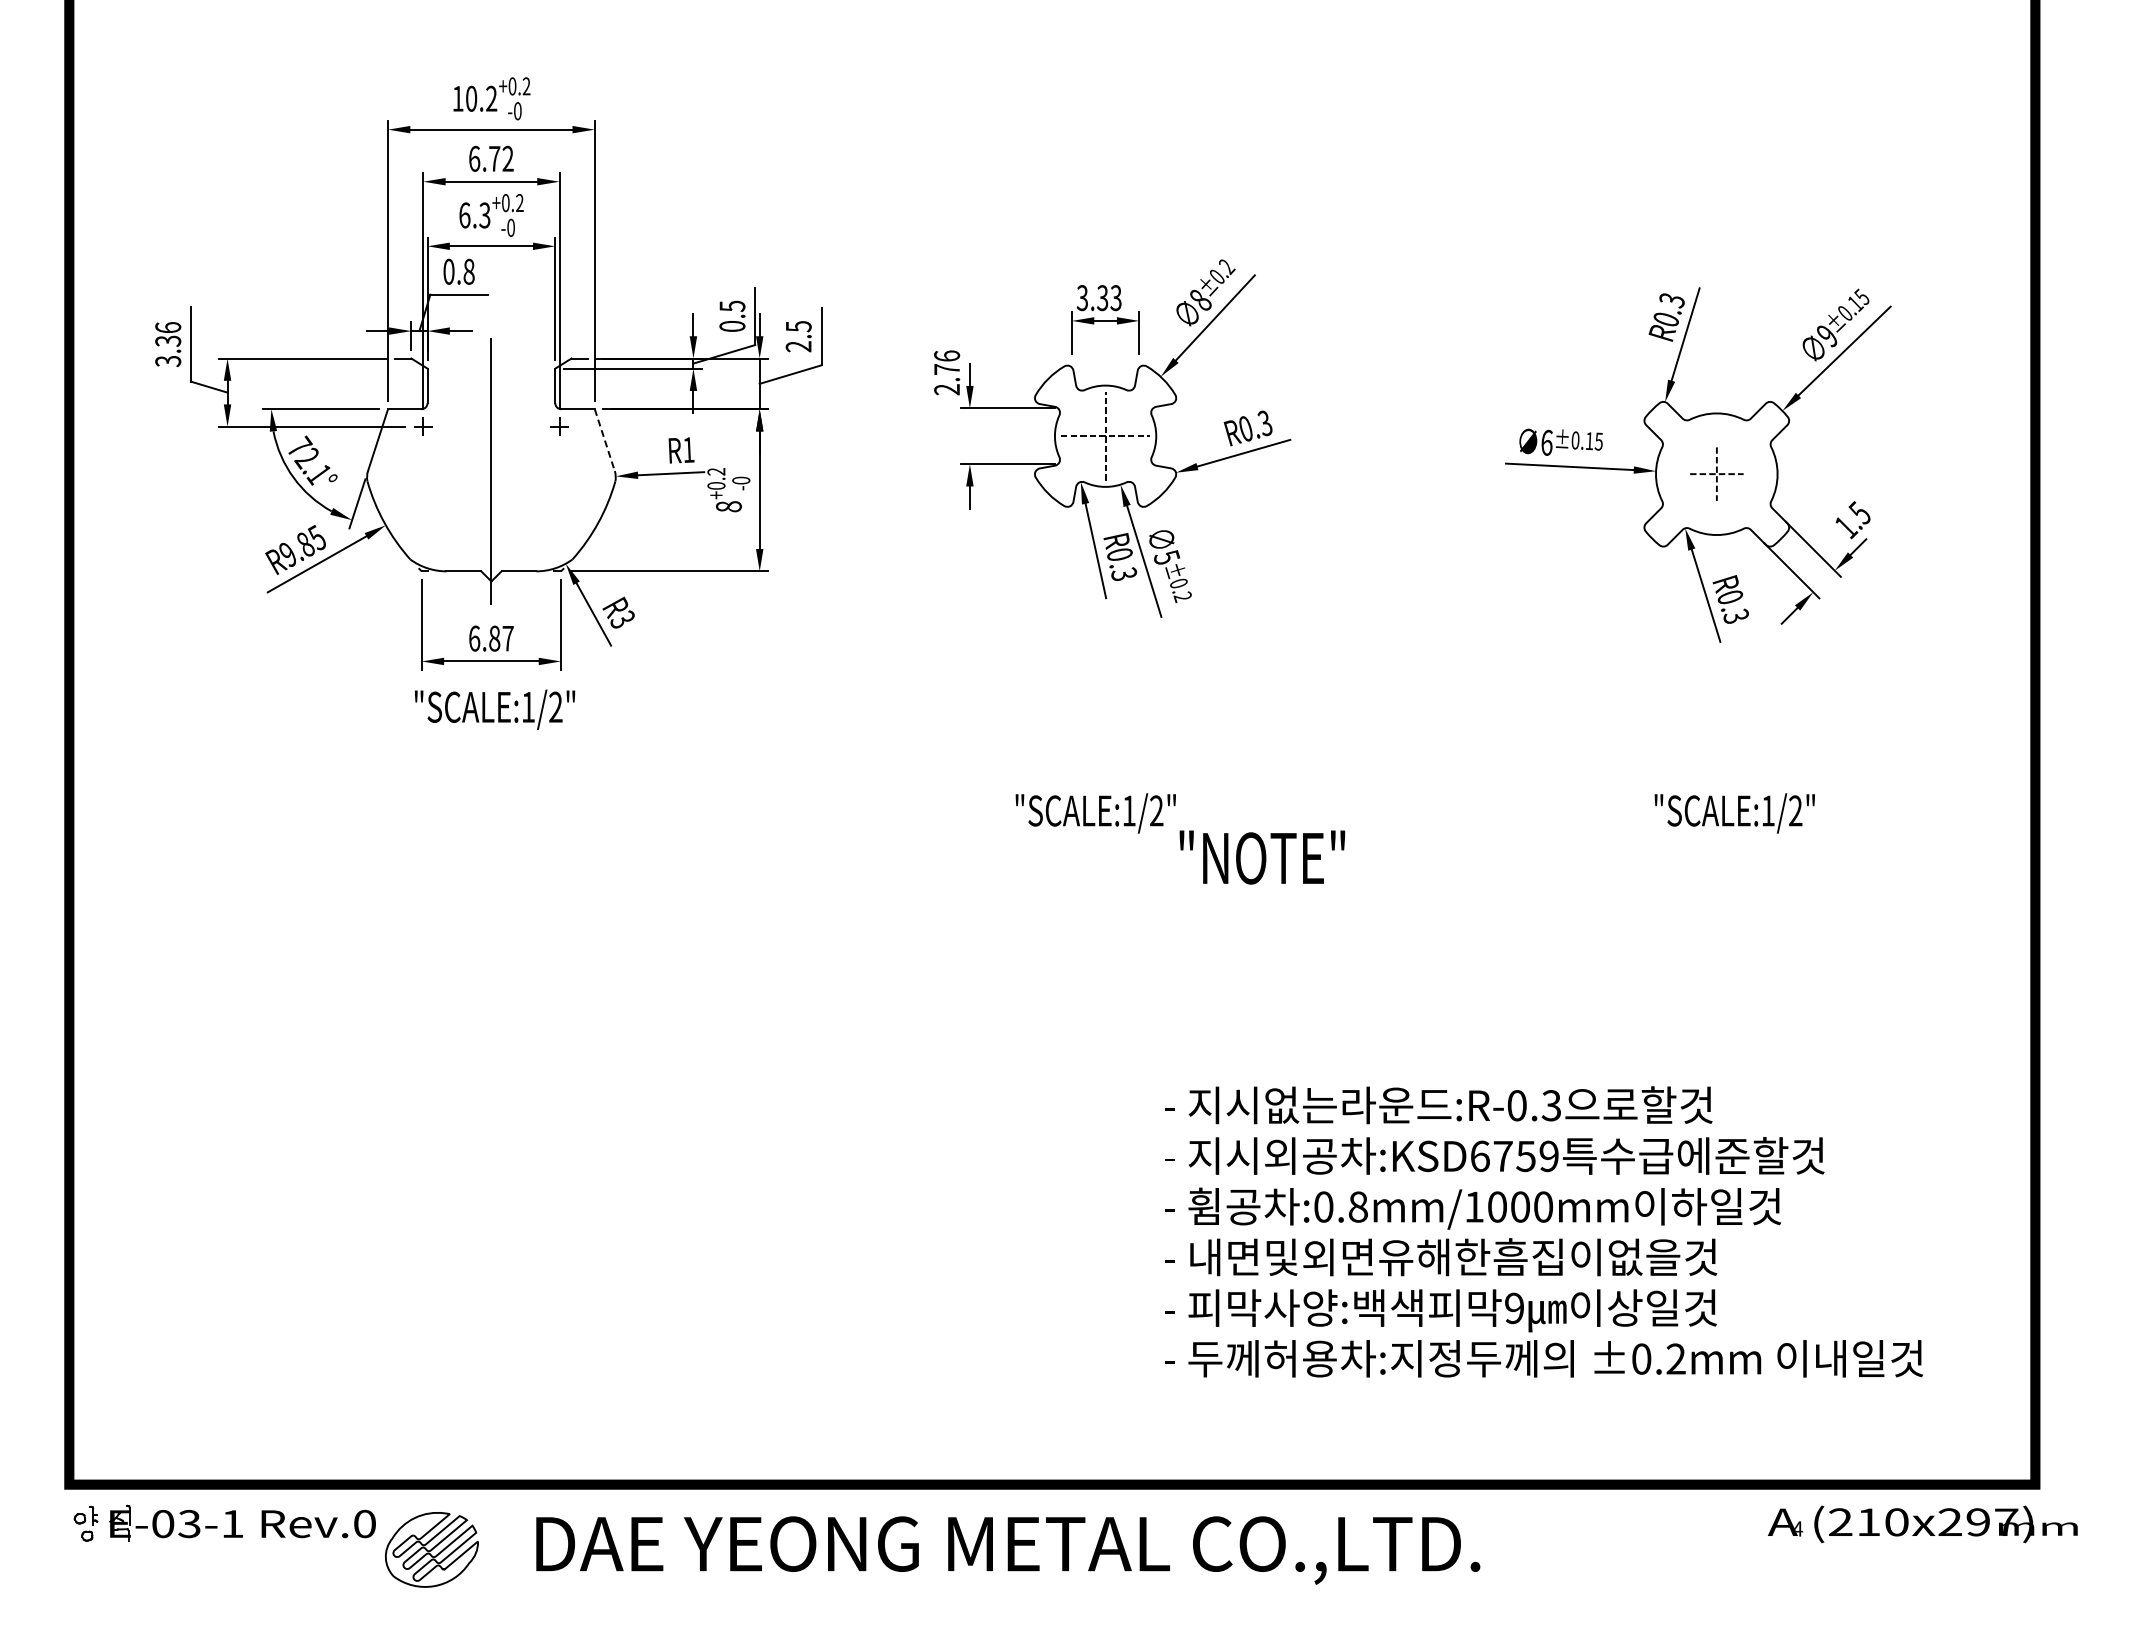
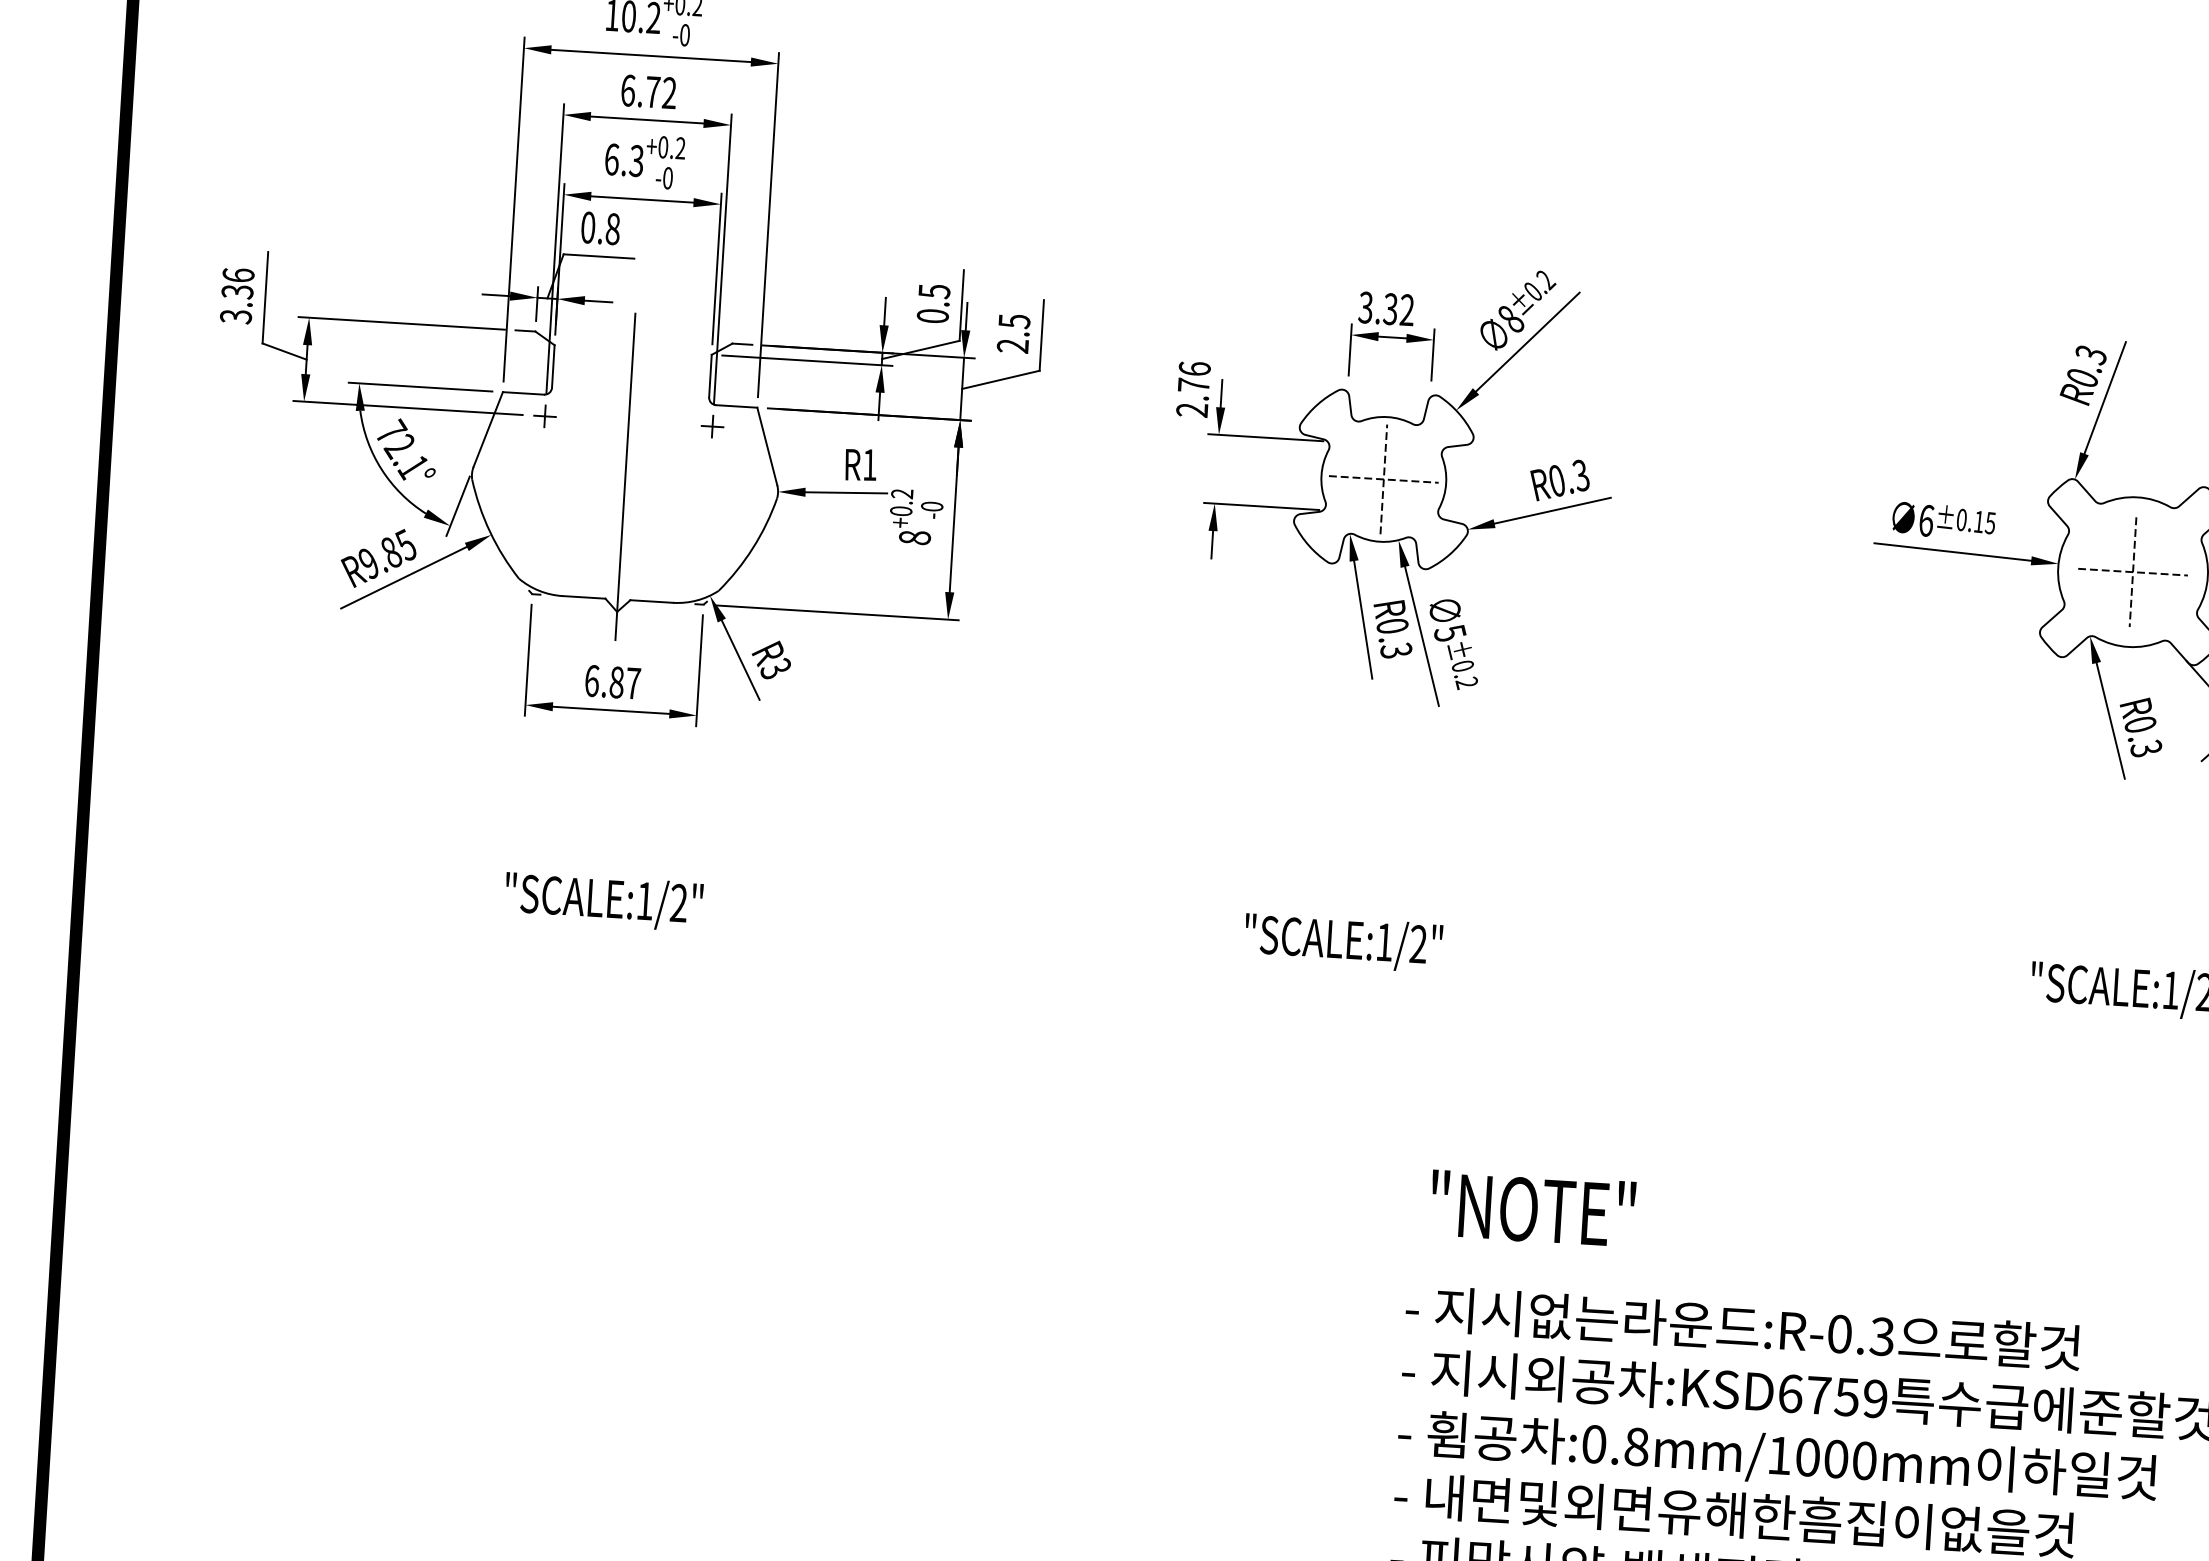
text: (1115, 298) -> (1406, 310), 3.33 -> 3.32
line: (604, 440) -> (766, 446), dashed -> solid
part: (1716, 473) -> (2132, 571), size x1.67
text: (495, 709) -> (604, 901), moved
text: (1262, 857) -> (1532, 1208), moved

